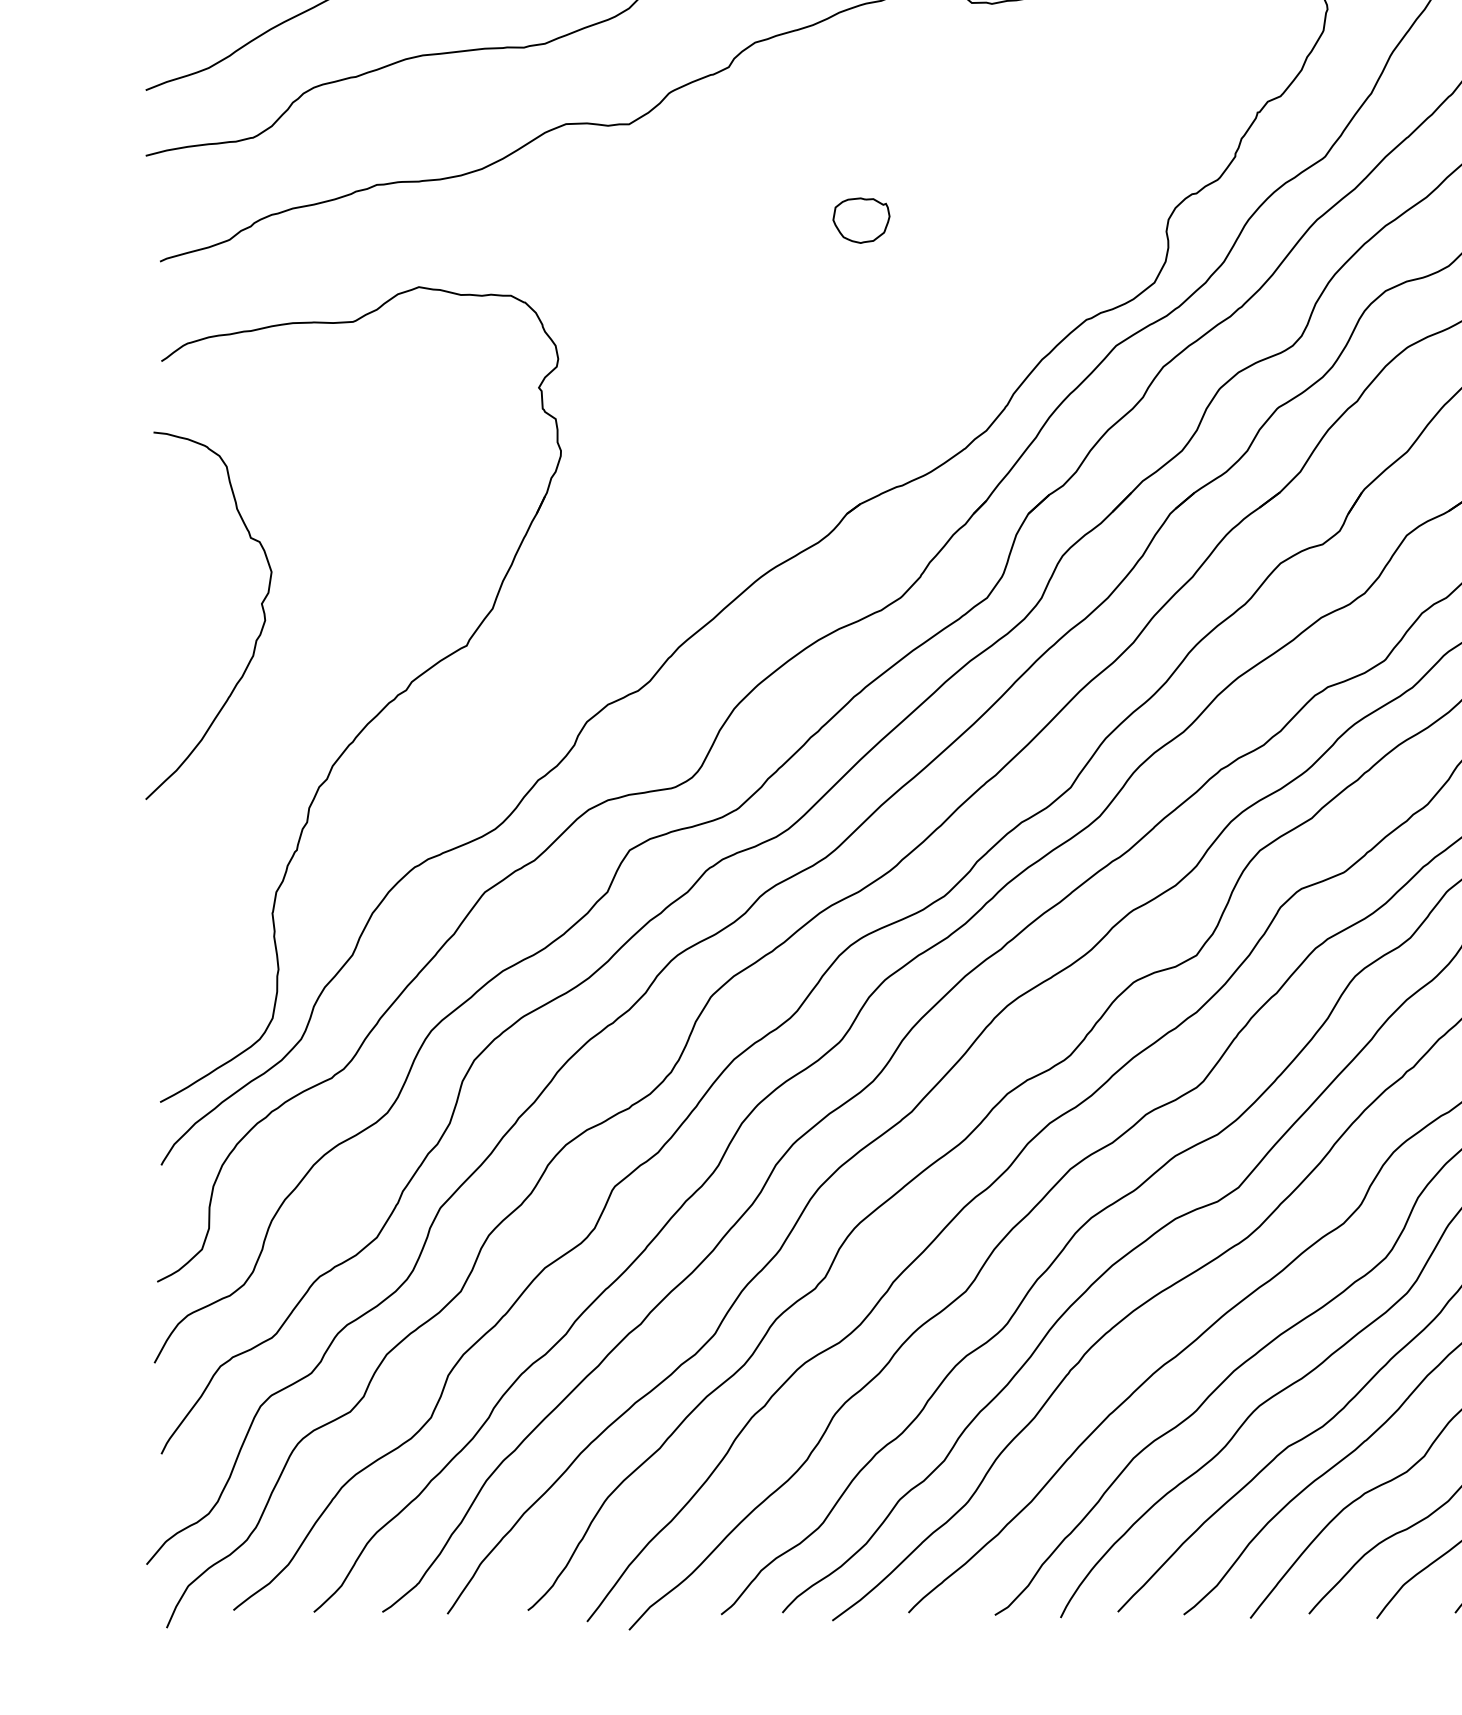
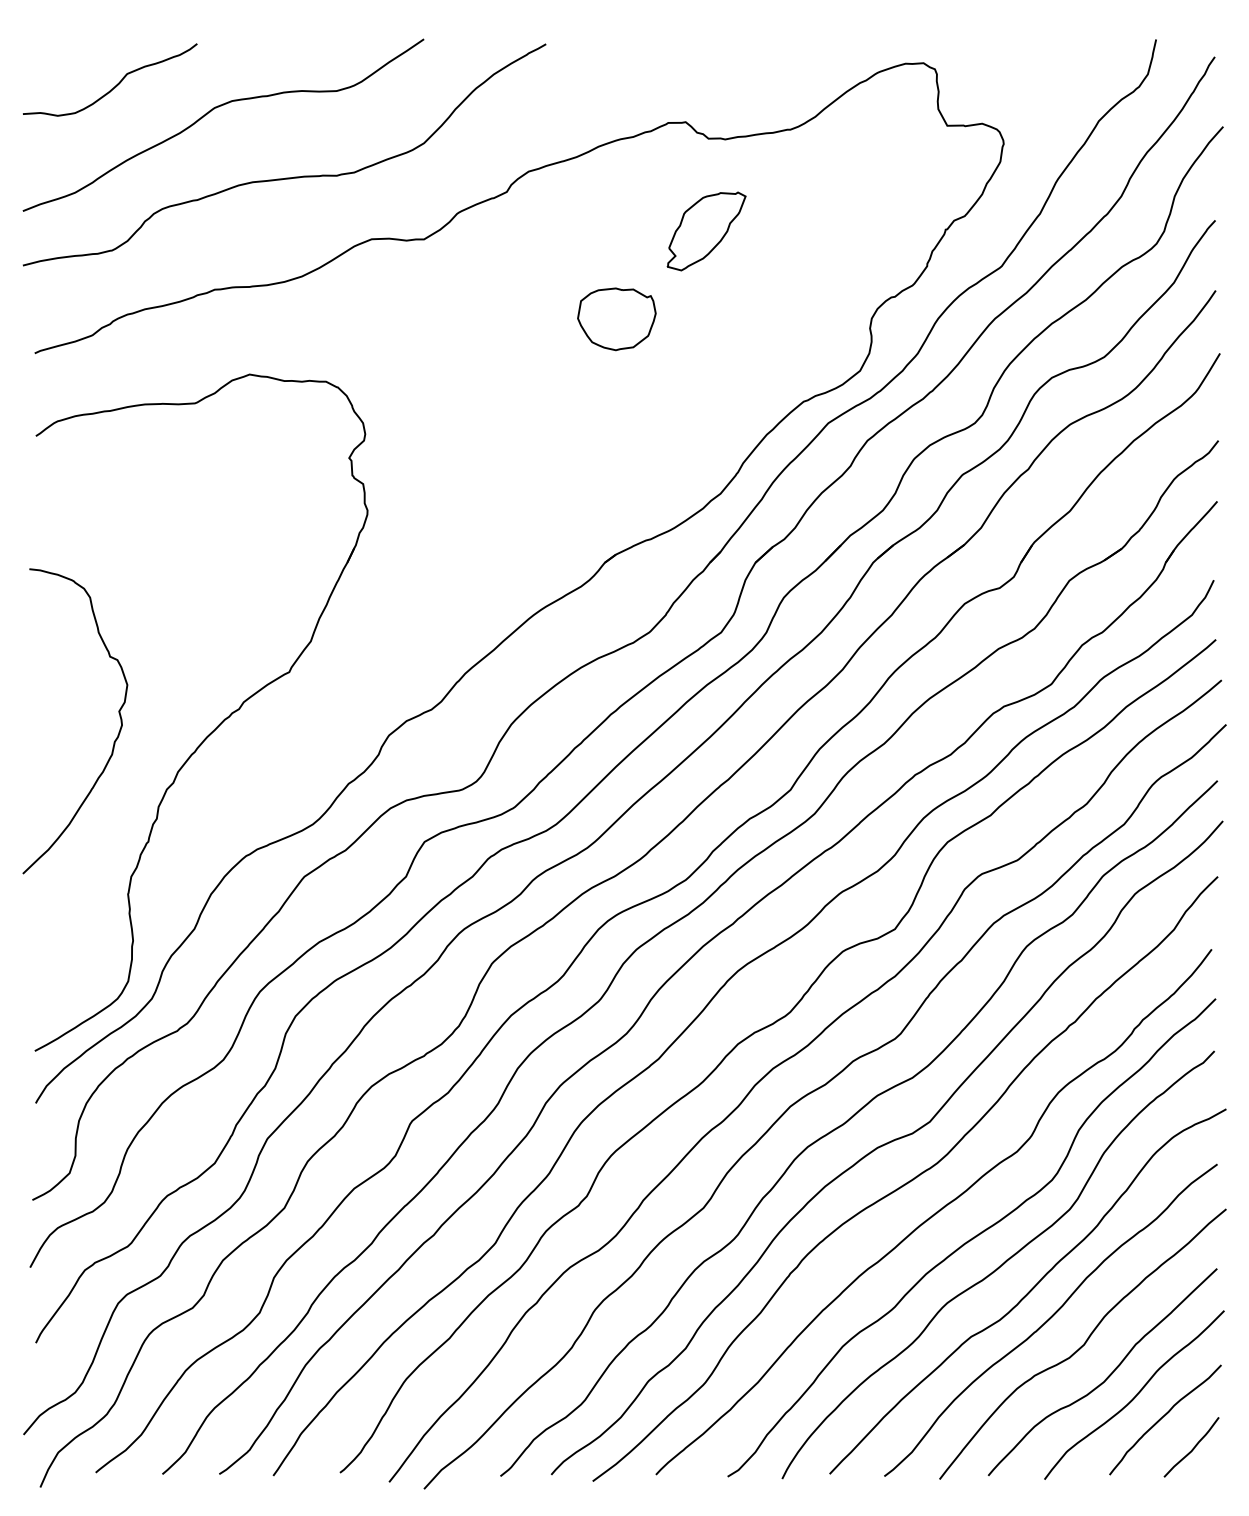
part: (969, 114) -> (706, 231), added
part: (860, 220) -> (616, 319), size x1.67
curve: (256, 638) -> (114, 740), moved

